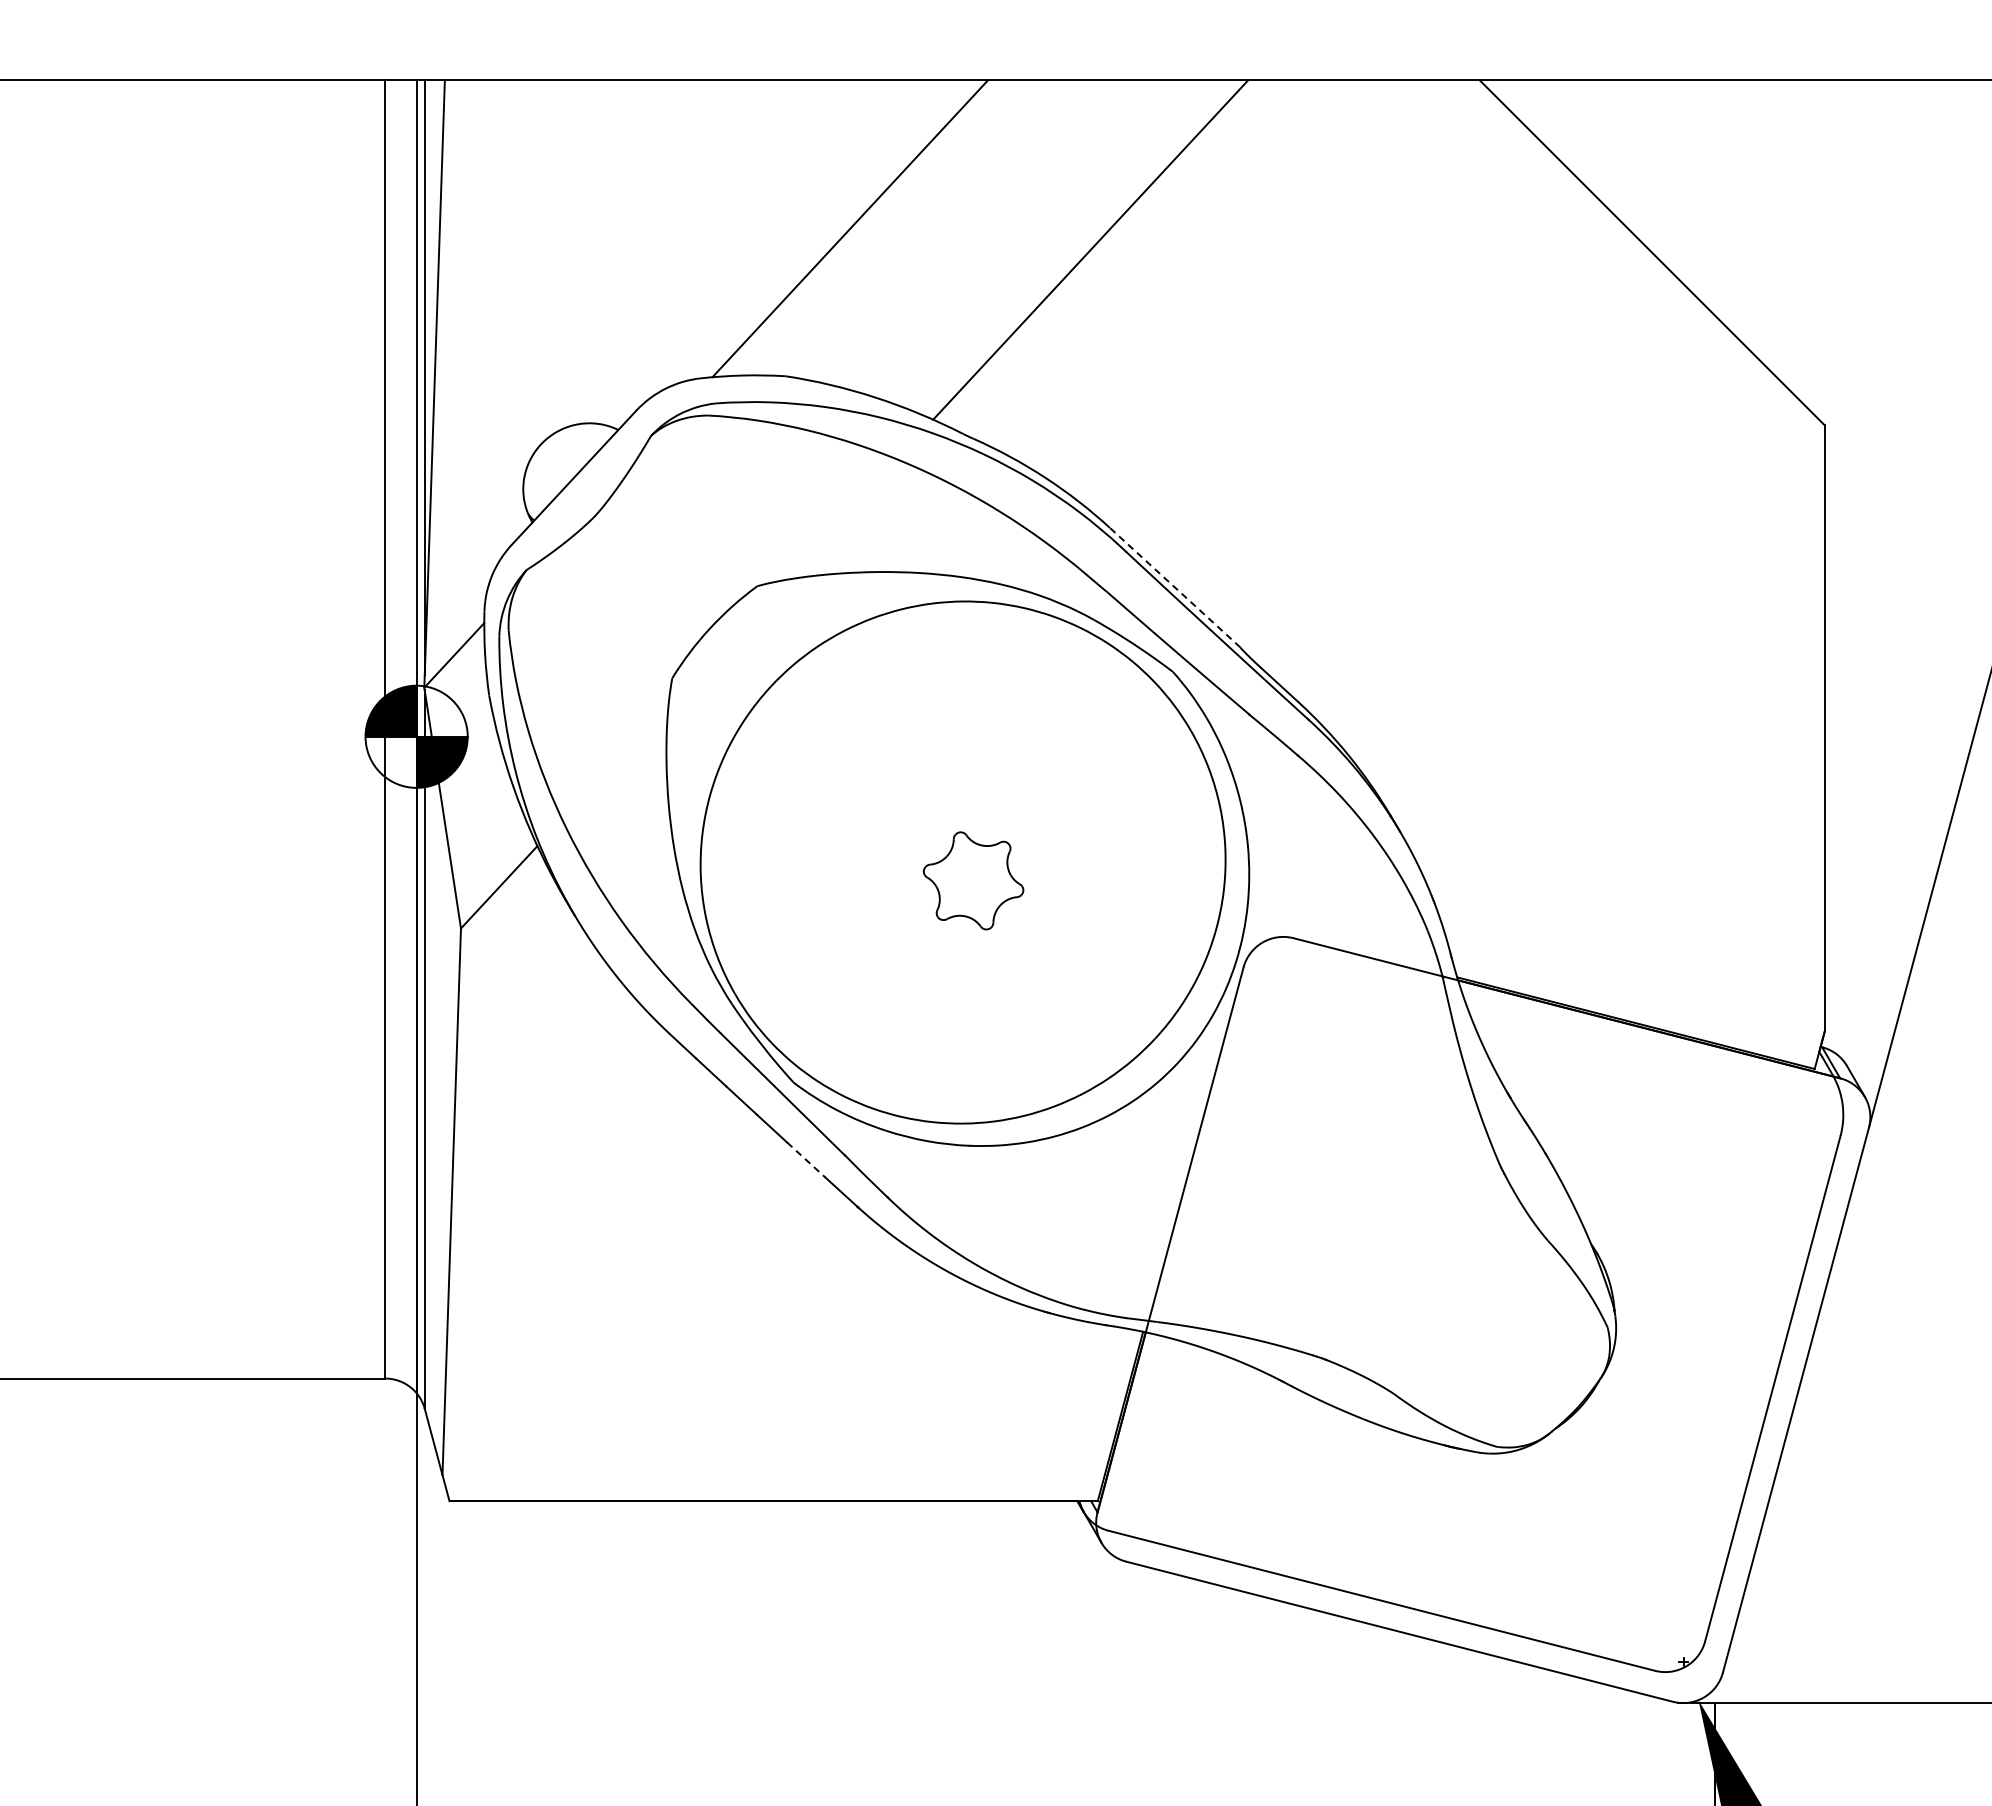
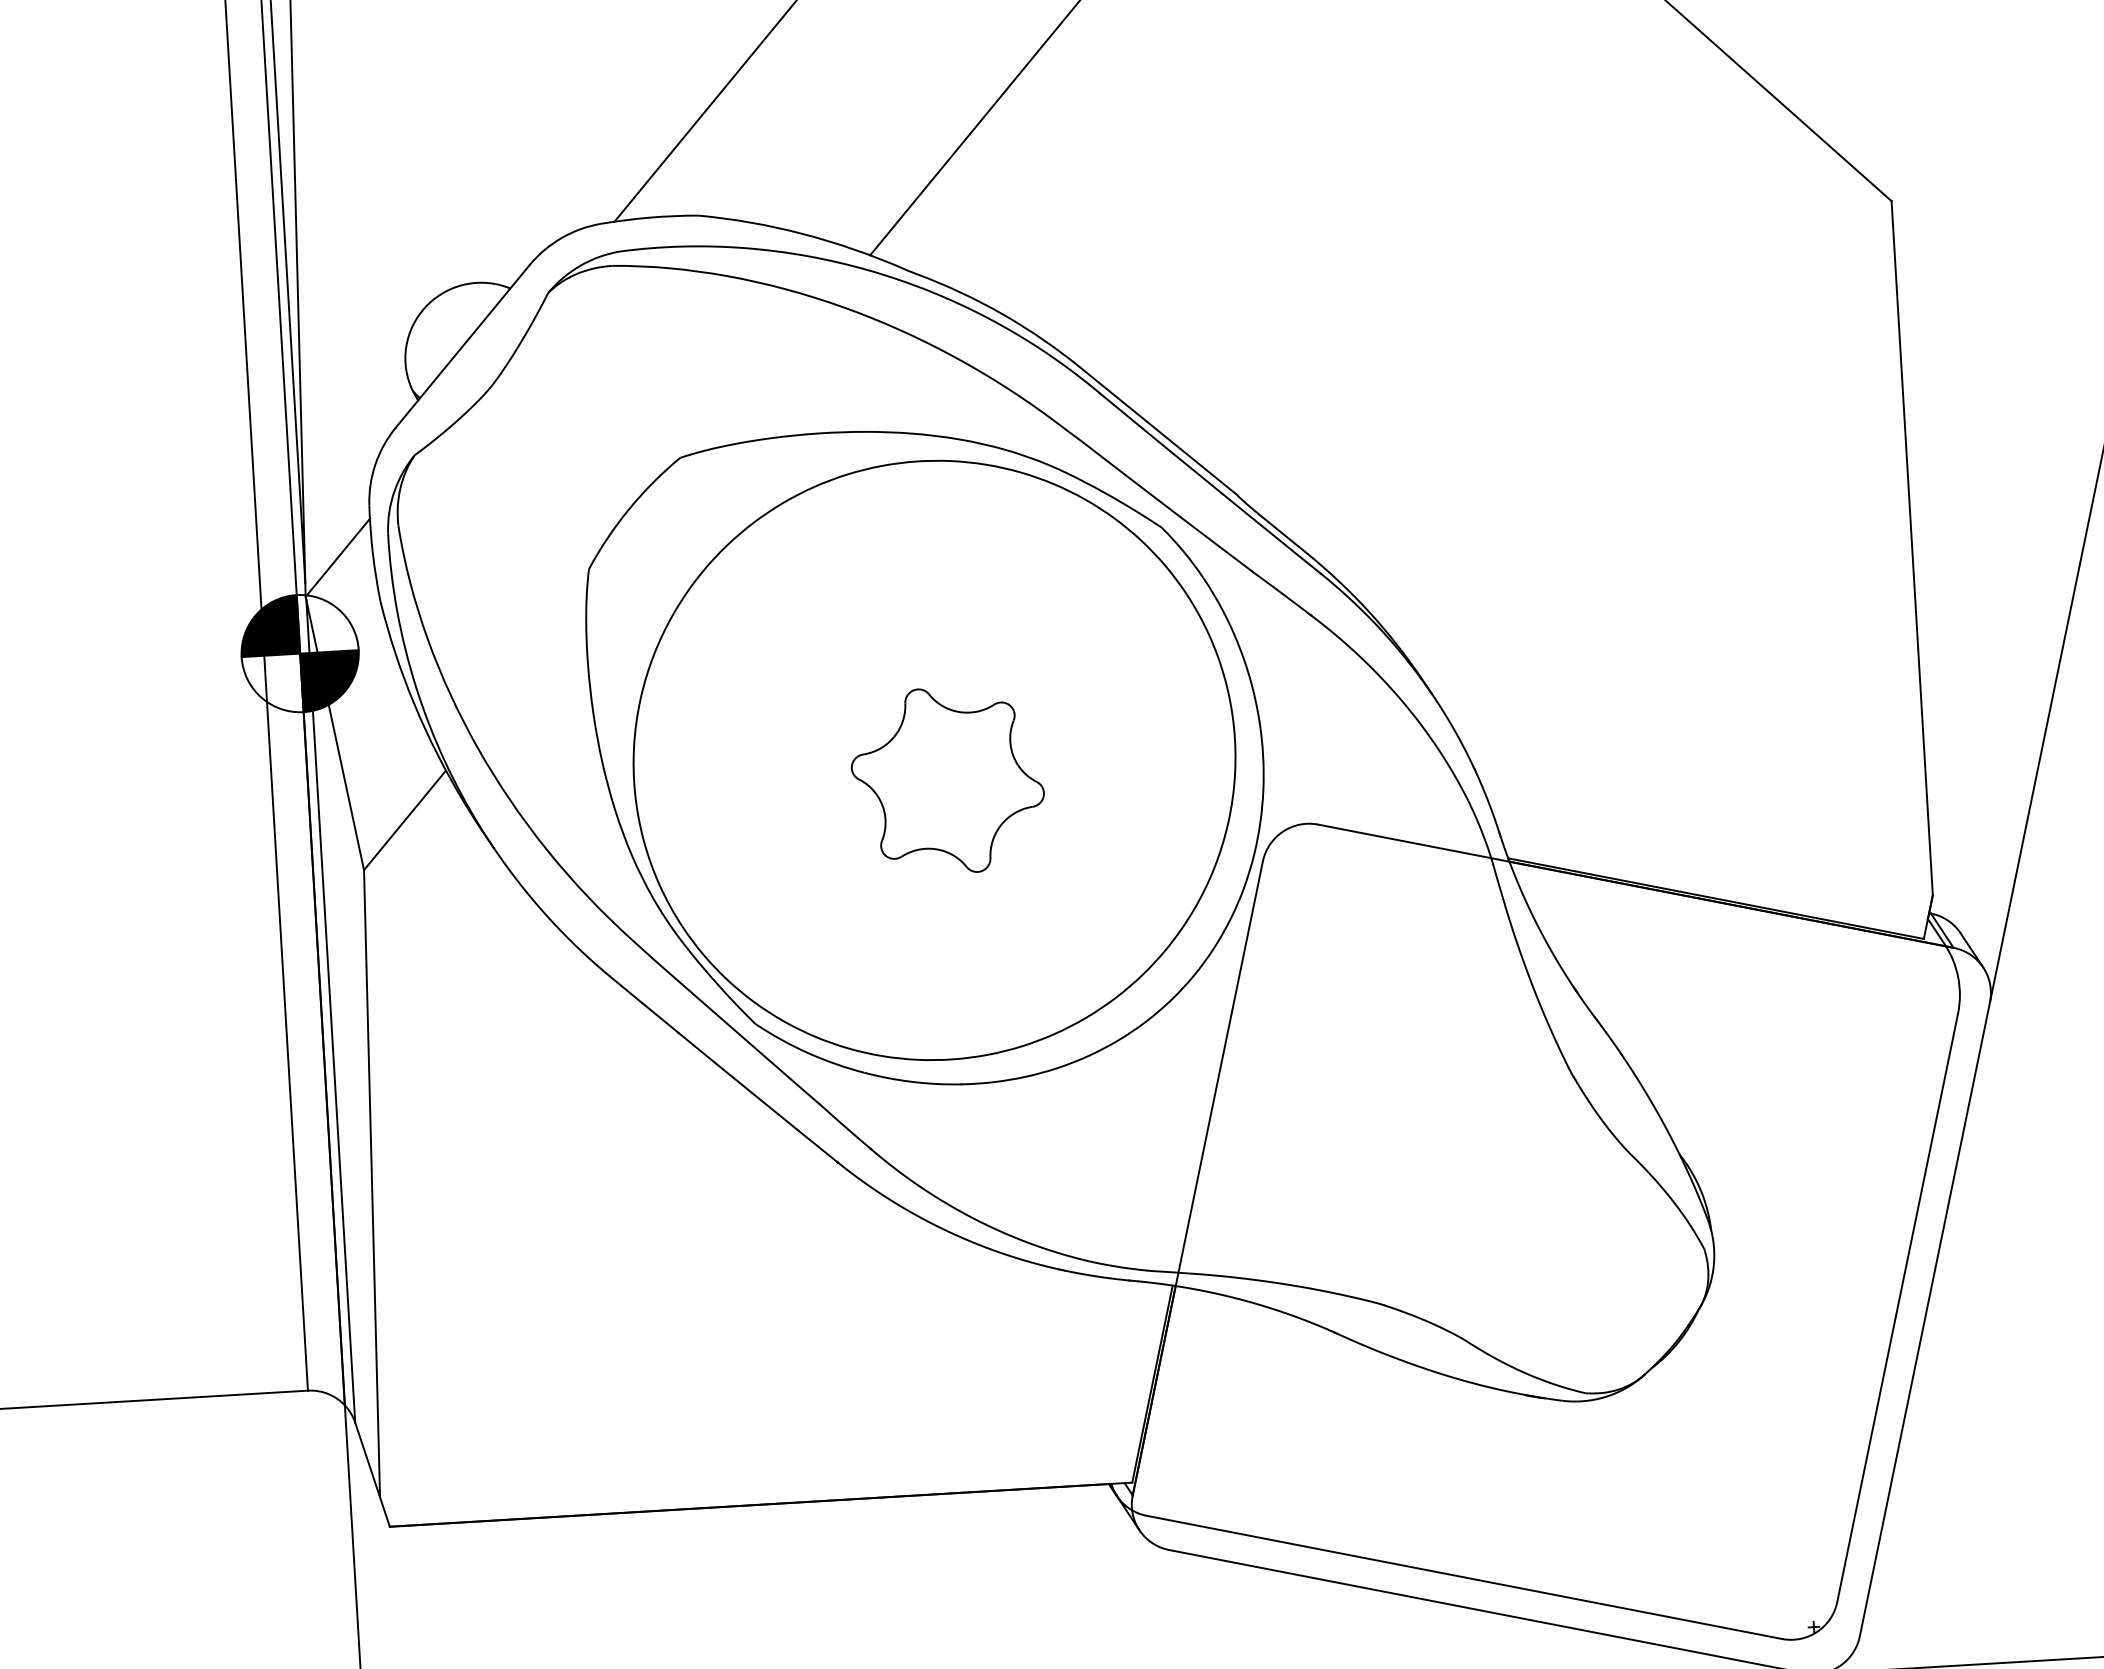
line: (1174, 587) -> (1157, 431), dashed -> solid
part: (973, 880) -> (947, 780), size x1.67
line: (806, 1160) -> (775, 1112), dashed -> solid

